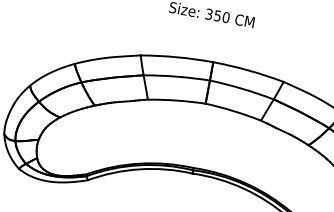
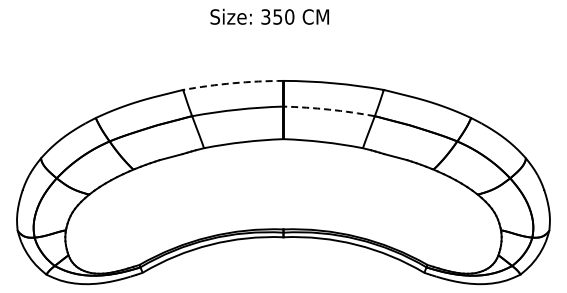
arc: (177, 57) -> (233, 83), solid -> dashed
arc: (242, 88) -> (329, 109), solid -> dashed

